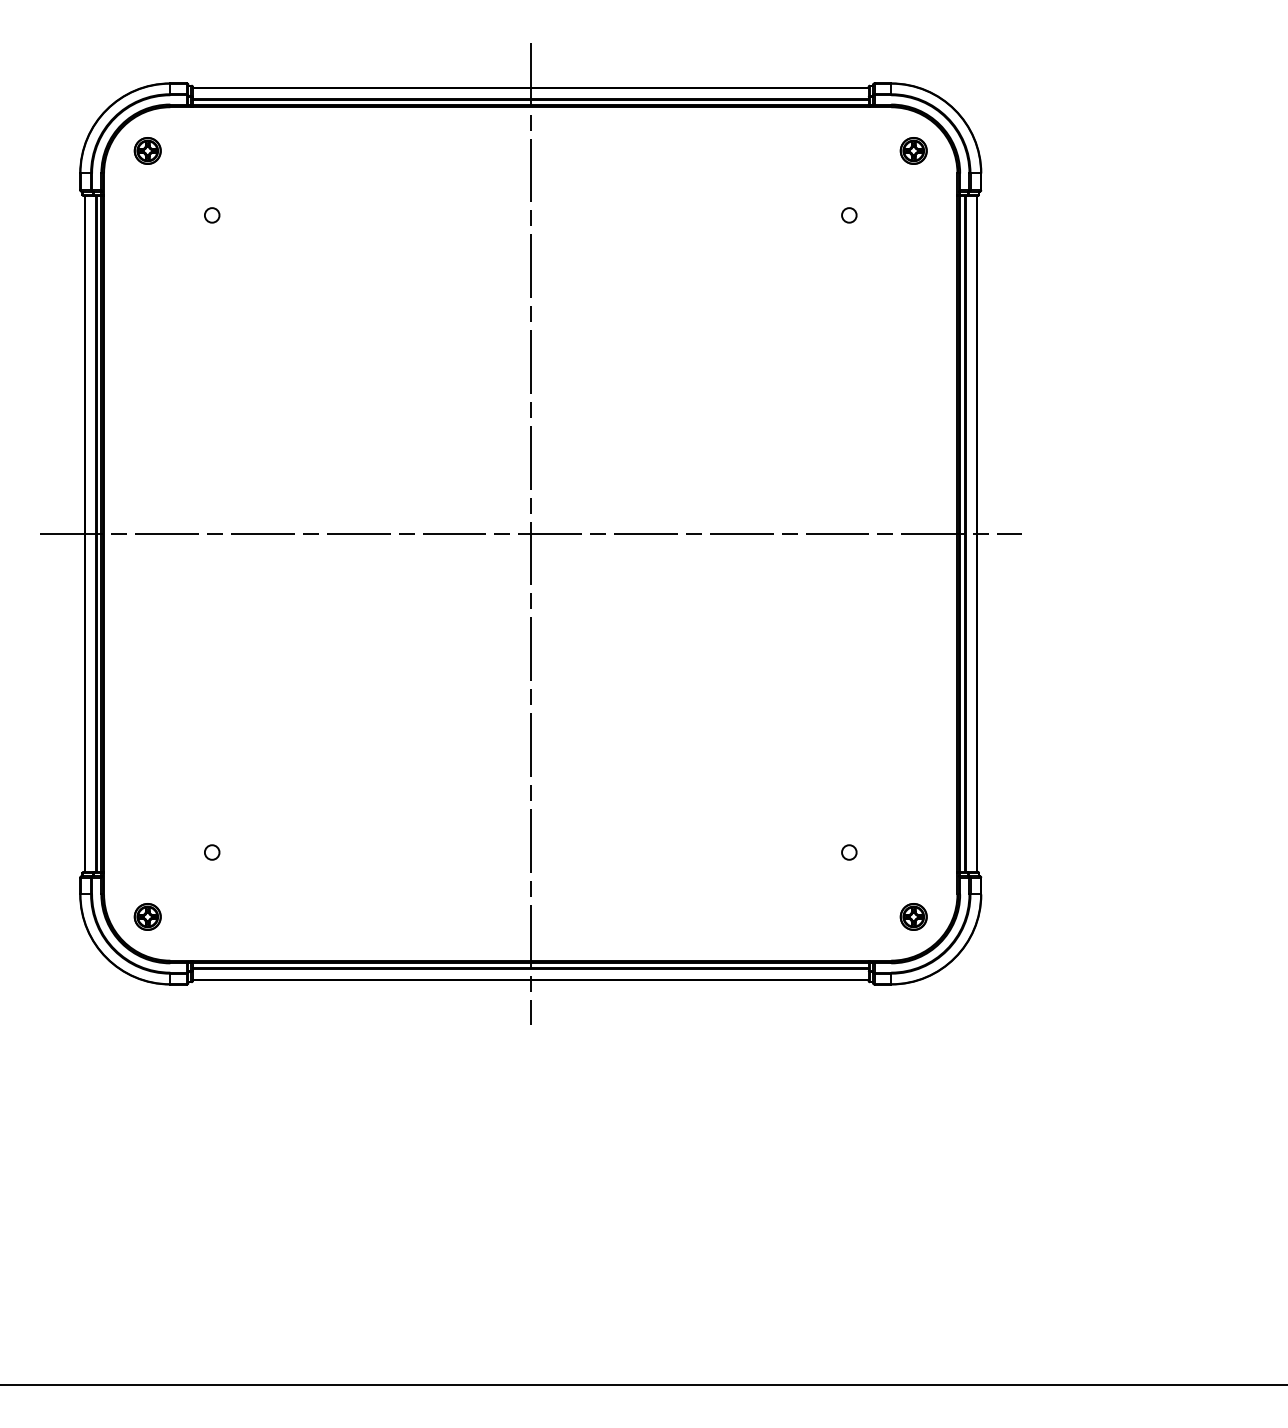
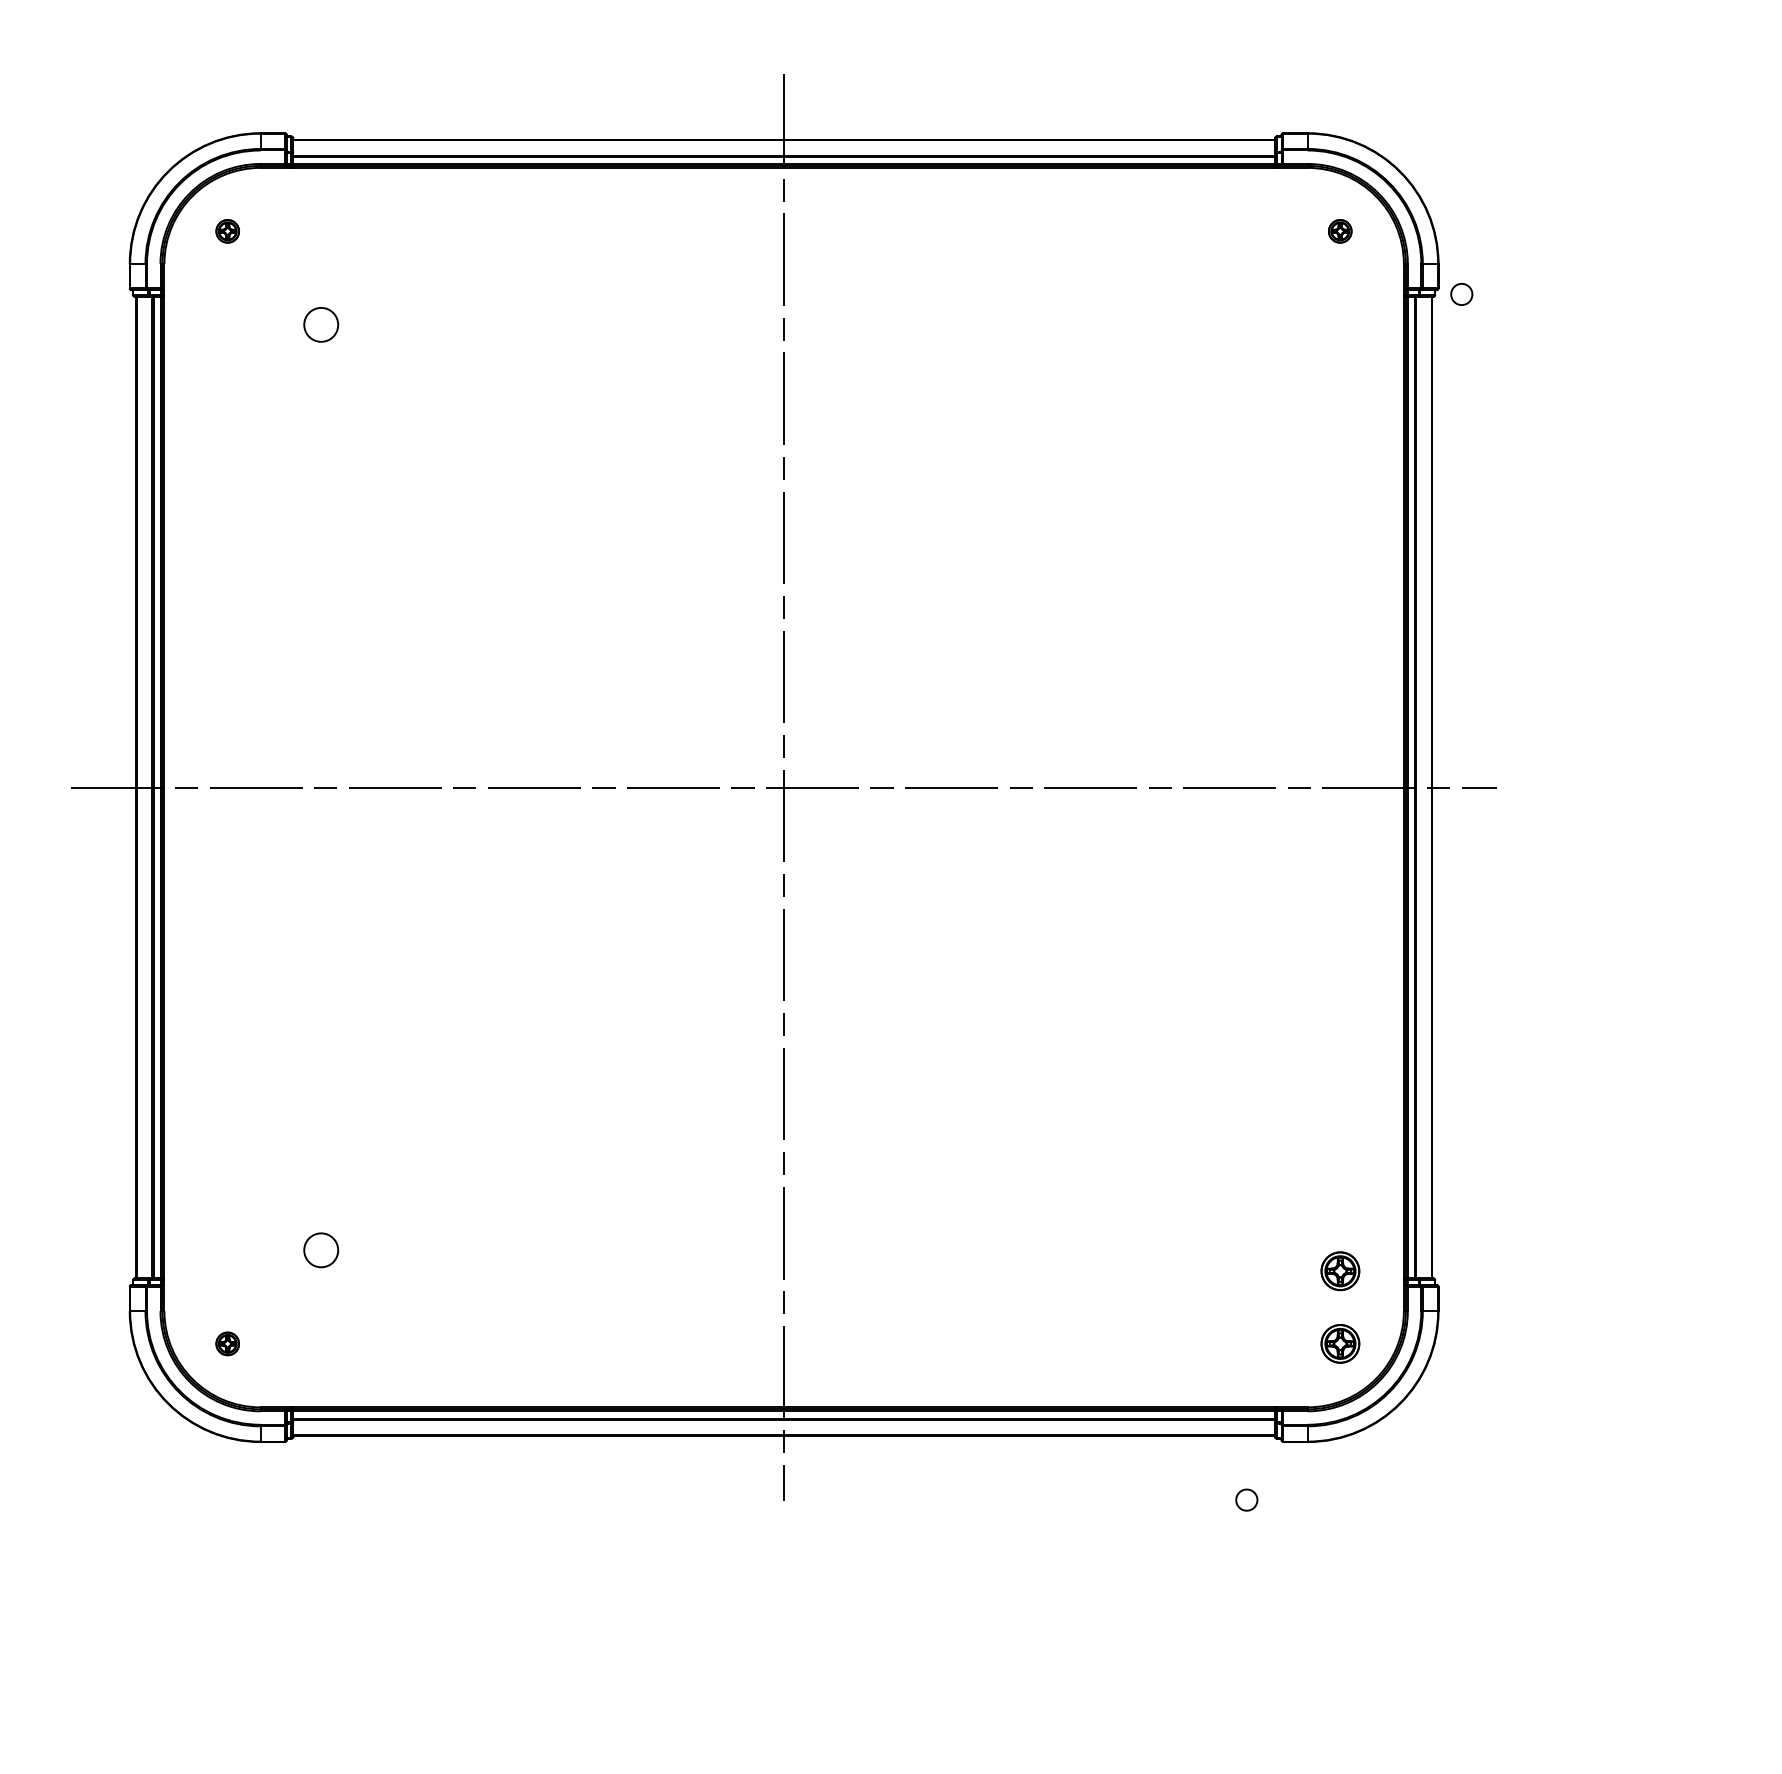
part: (147, 150) -> (227, 230), size x0.6
part: (913, 150) -> (1340, 230), size x0.6
circle: (212, 215) -> (321, 325), size x1.6
circle: (849, 215) -> (1462, 294), moved
circle: (212, 852) -> (321, 1250), size x1.6
circle: (849, 852) -> (1247, 1500), moved
part: (913, 866) -> (1340, 1270), added
part: (147, 916) -> (227, 1343), size x0.6

